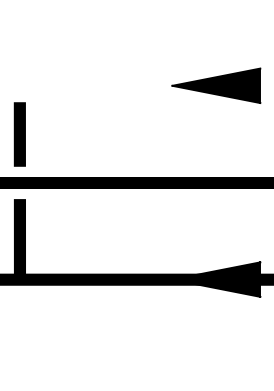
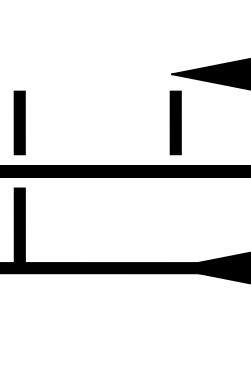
line: (175, 134) -> (175, 122), added

